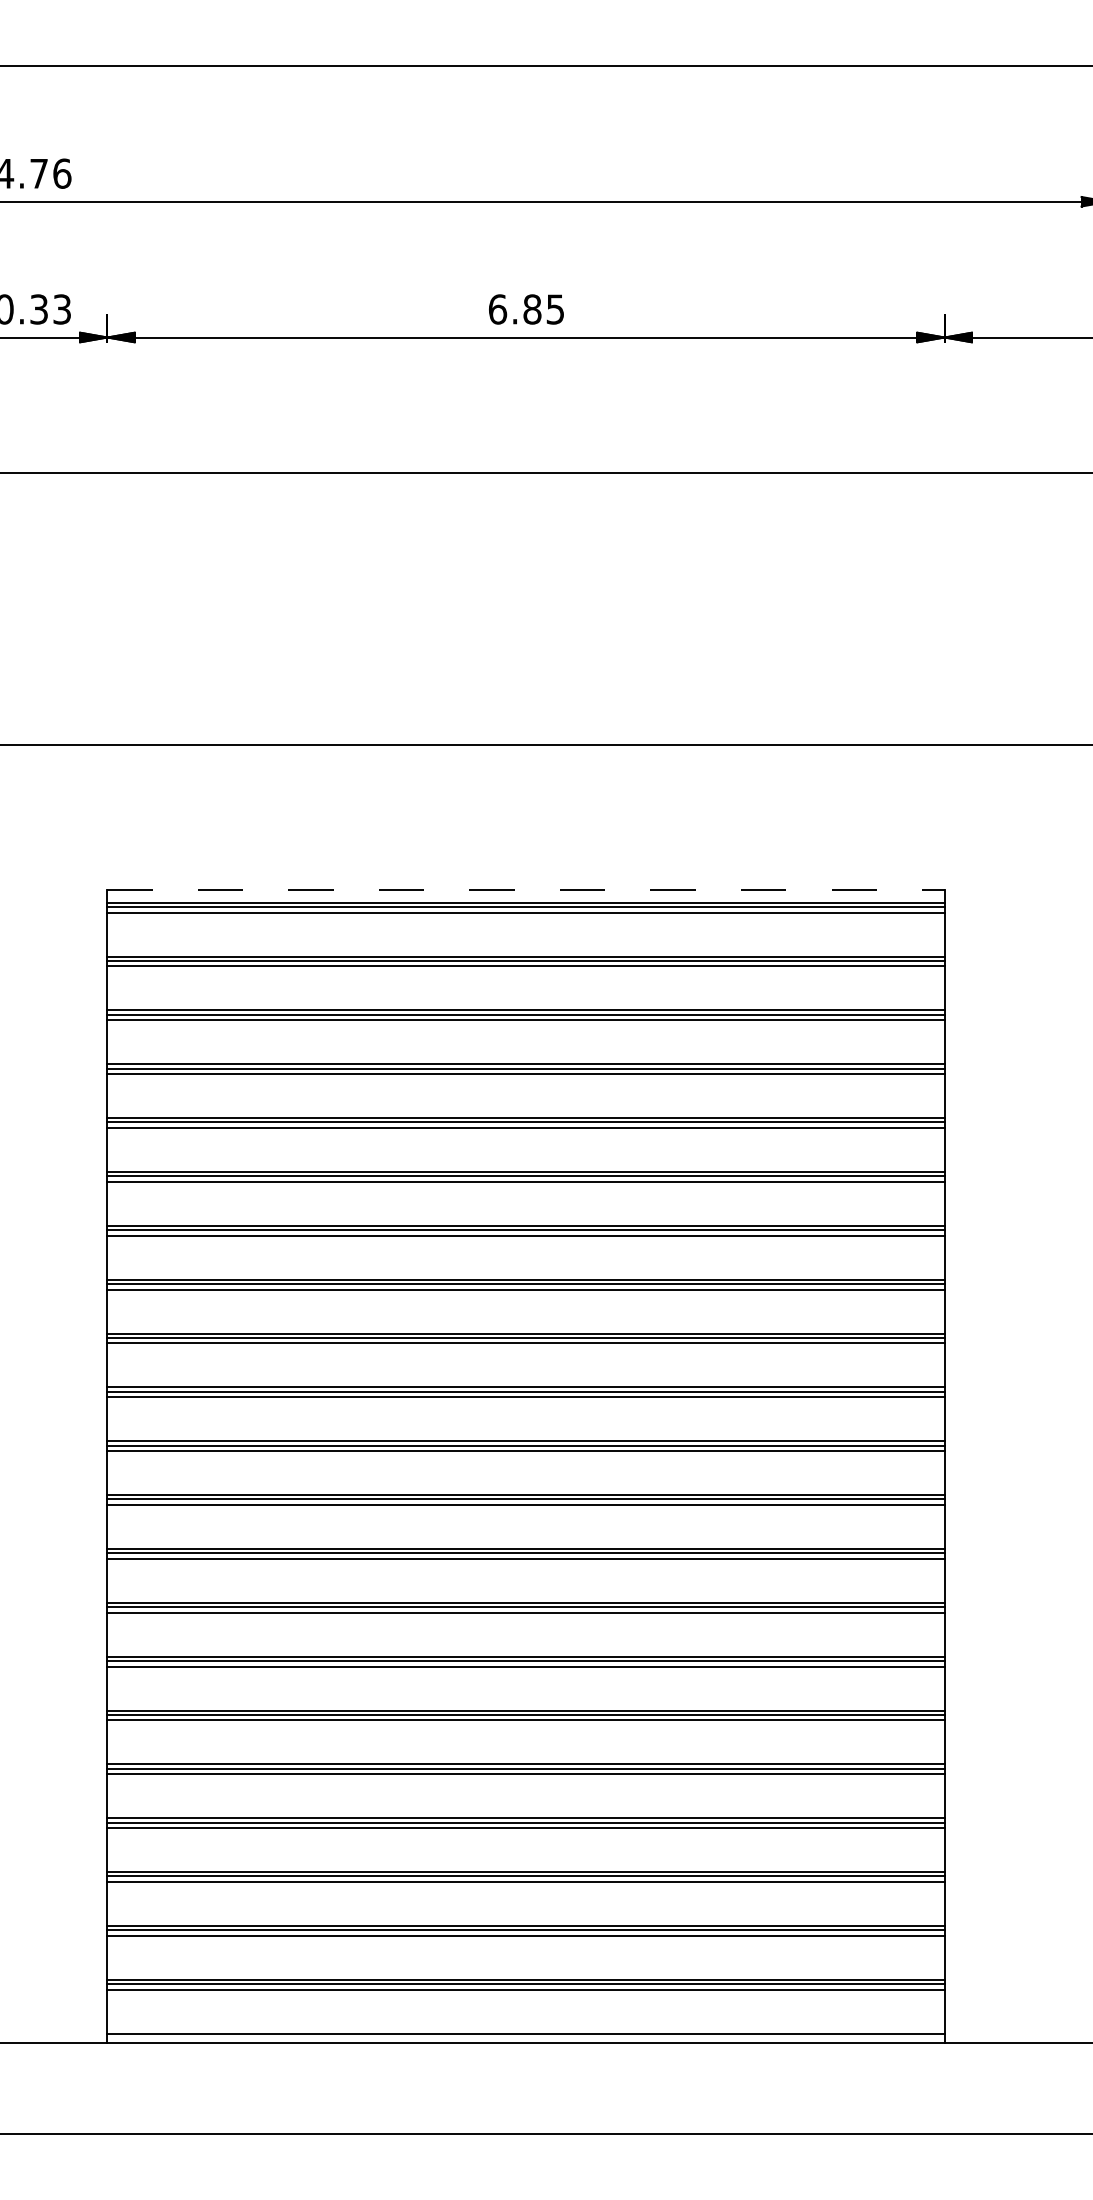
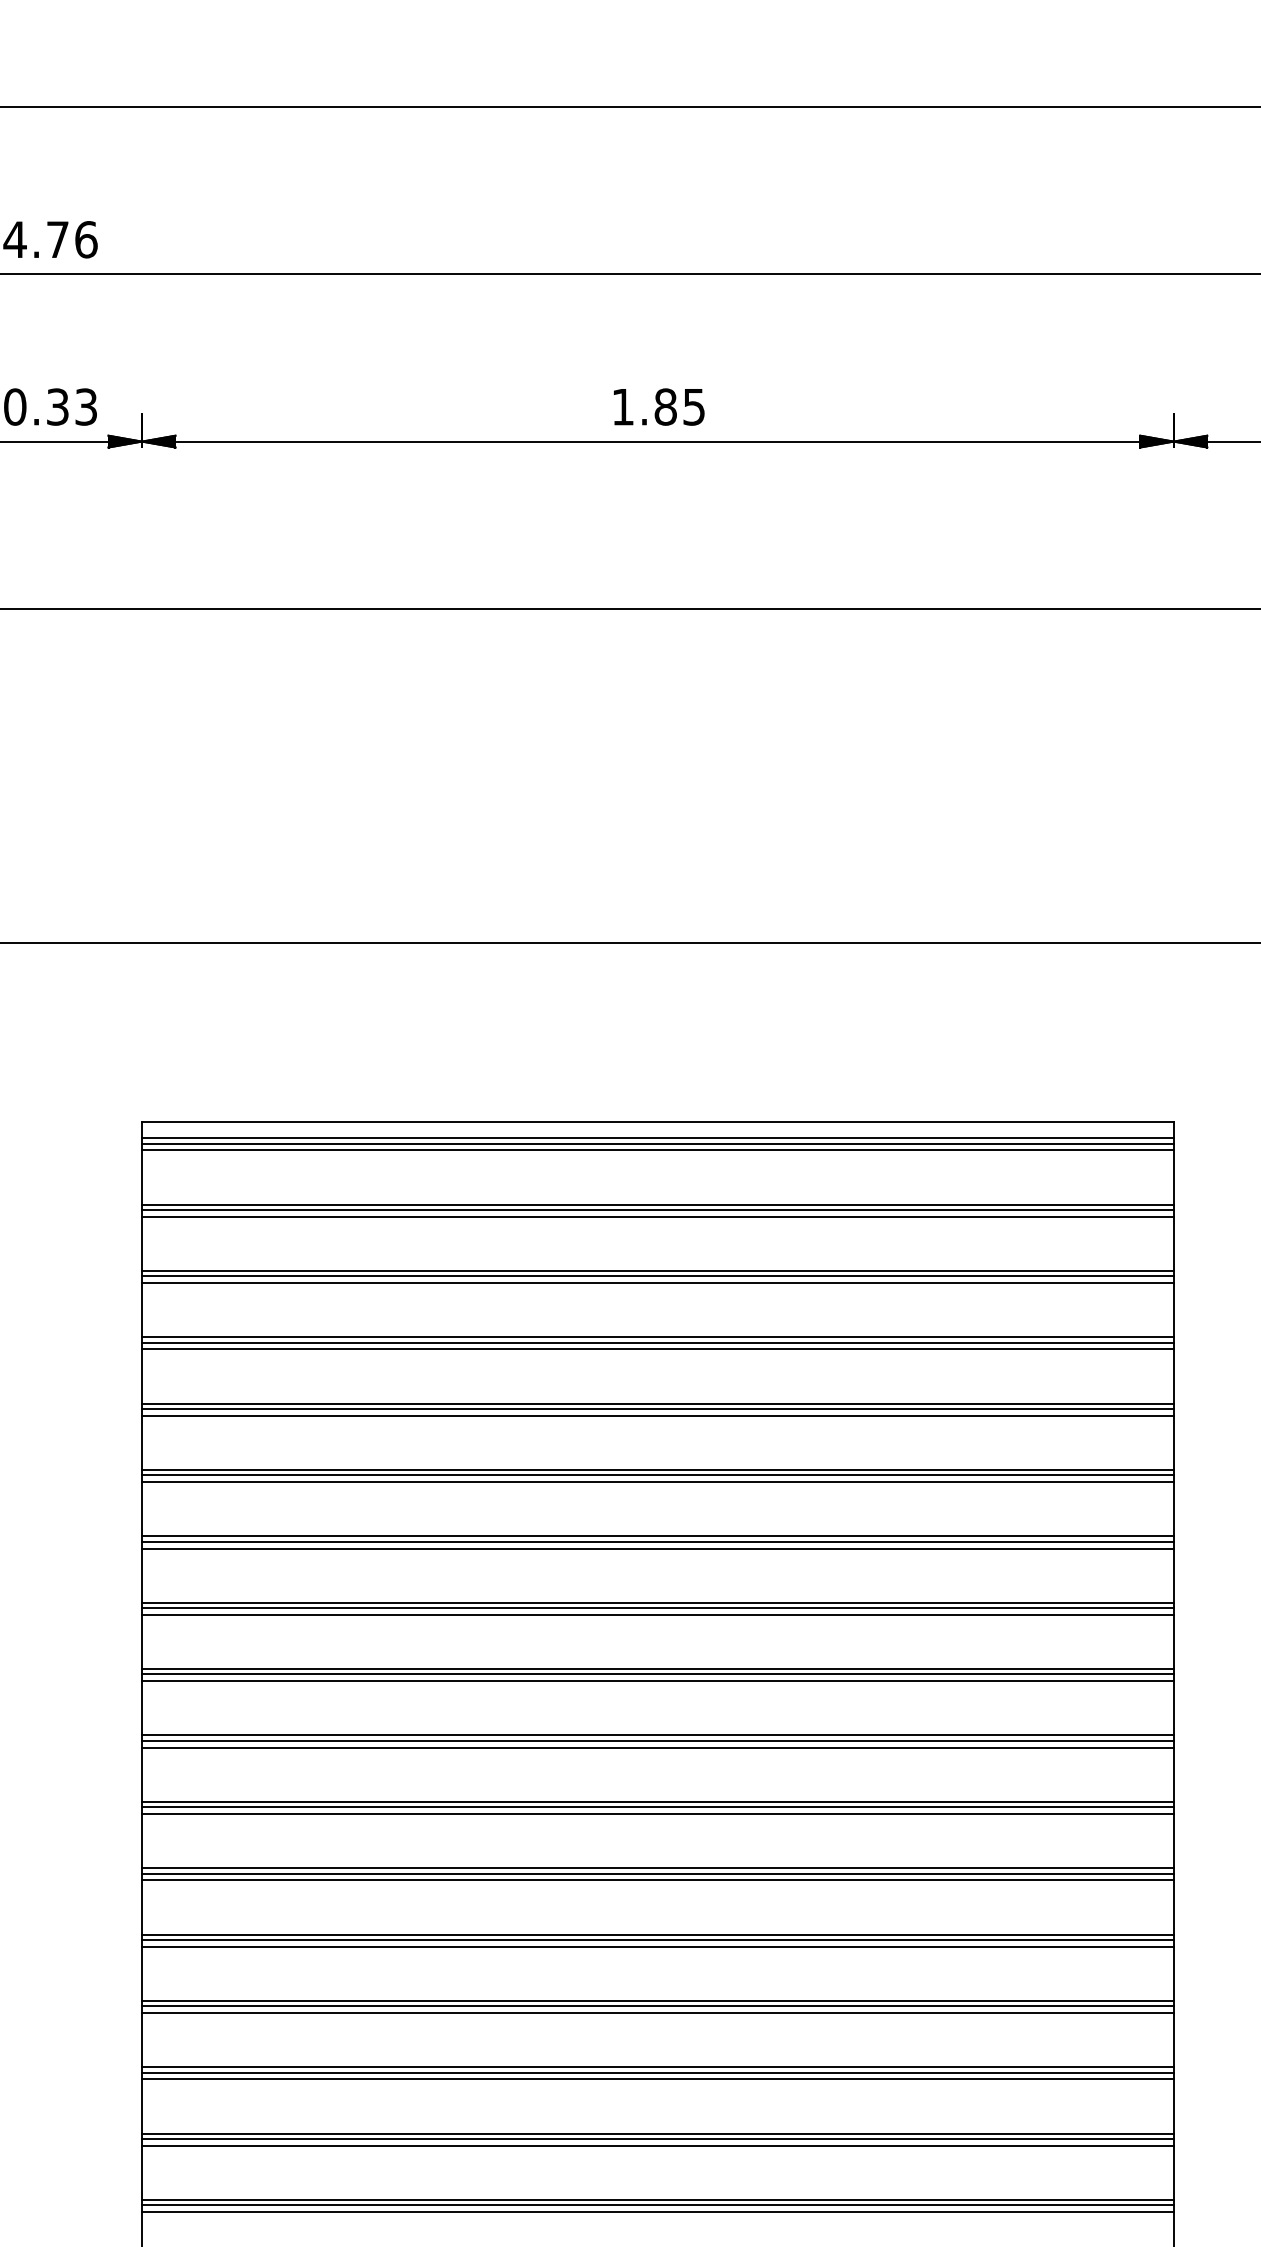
text: (498, 309) -> (623, 407), 6.85 -> 1.85
line: (526, 889) -> (658, 1121), dashed -> solid

